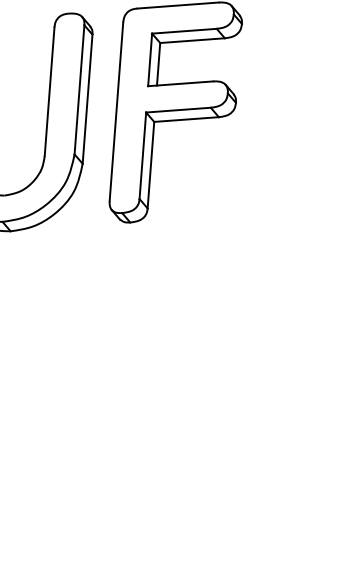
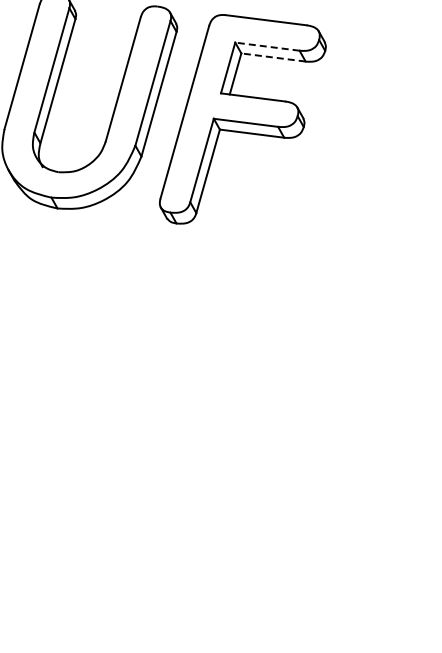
line: (183, 31) -> (266, 46), solid -> dashed
line: (192, 40) -> (273, 57), solid -> dashed

